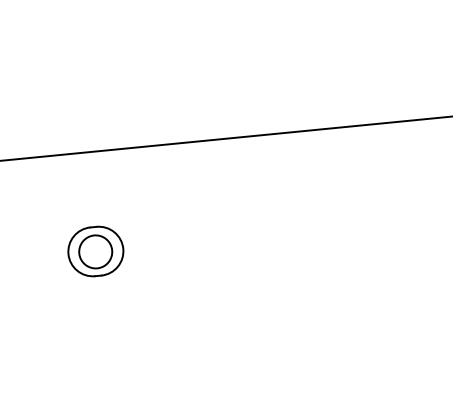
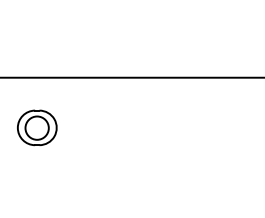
part: (94, 250) -> (36, 127), size x1.4

